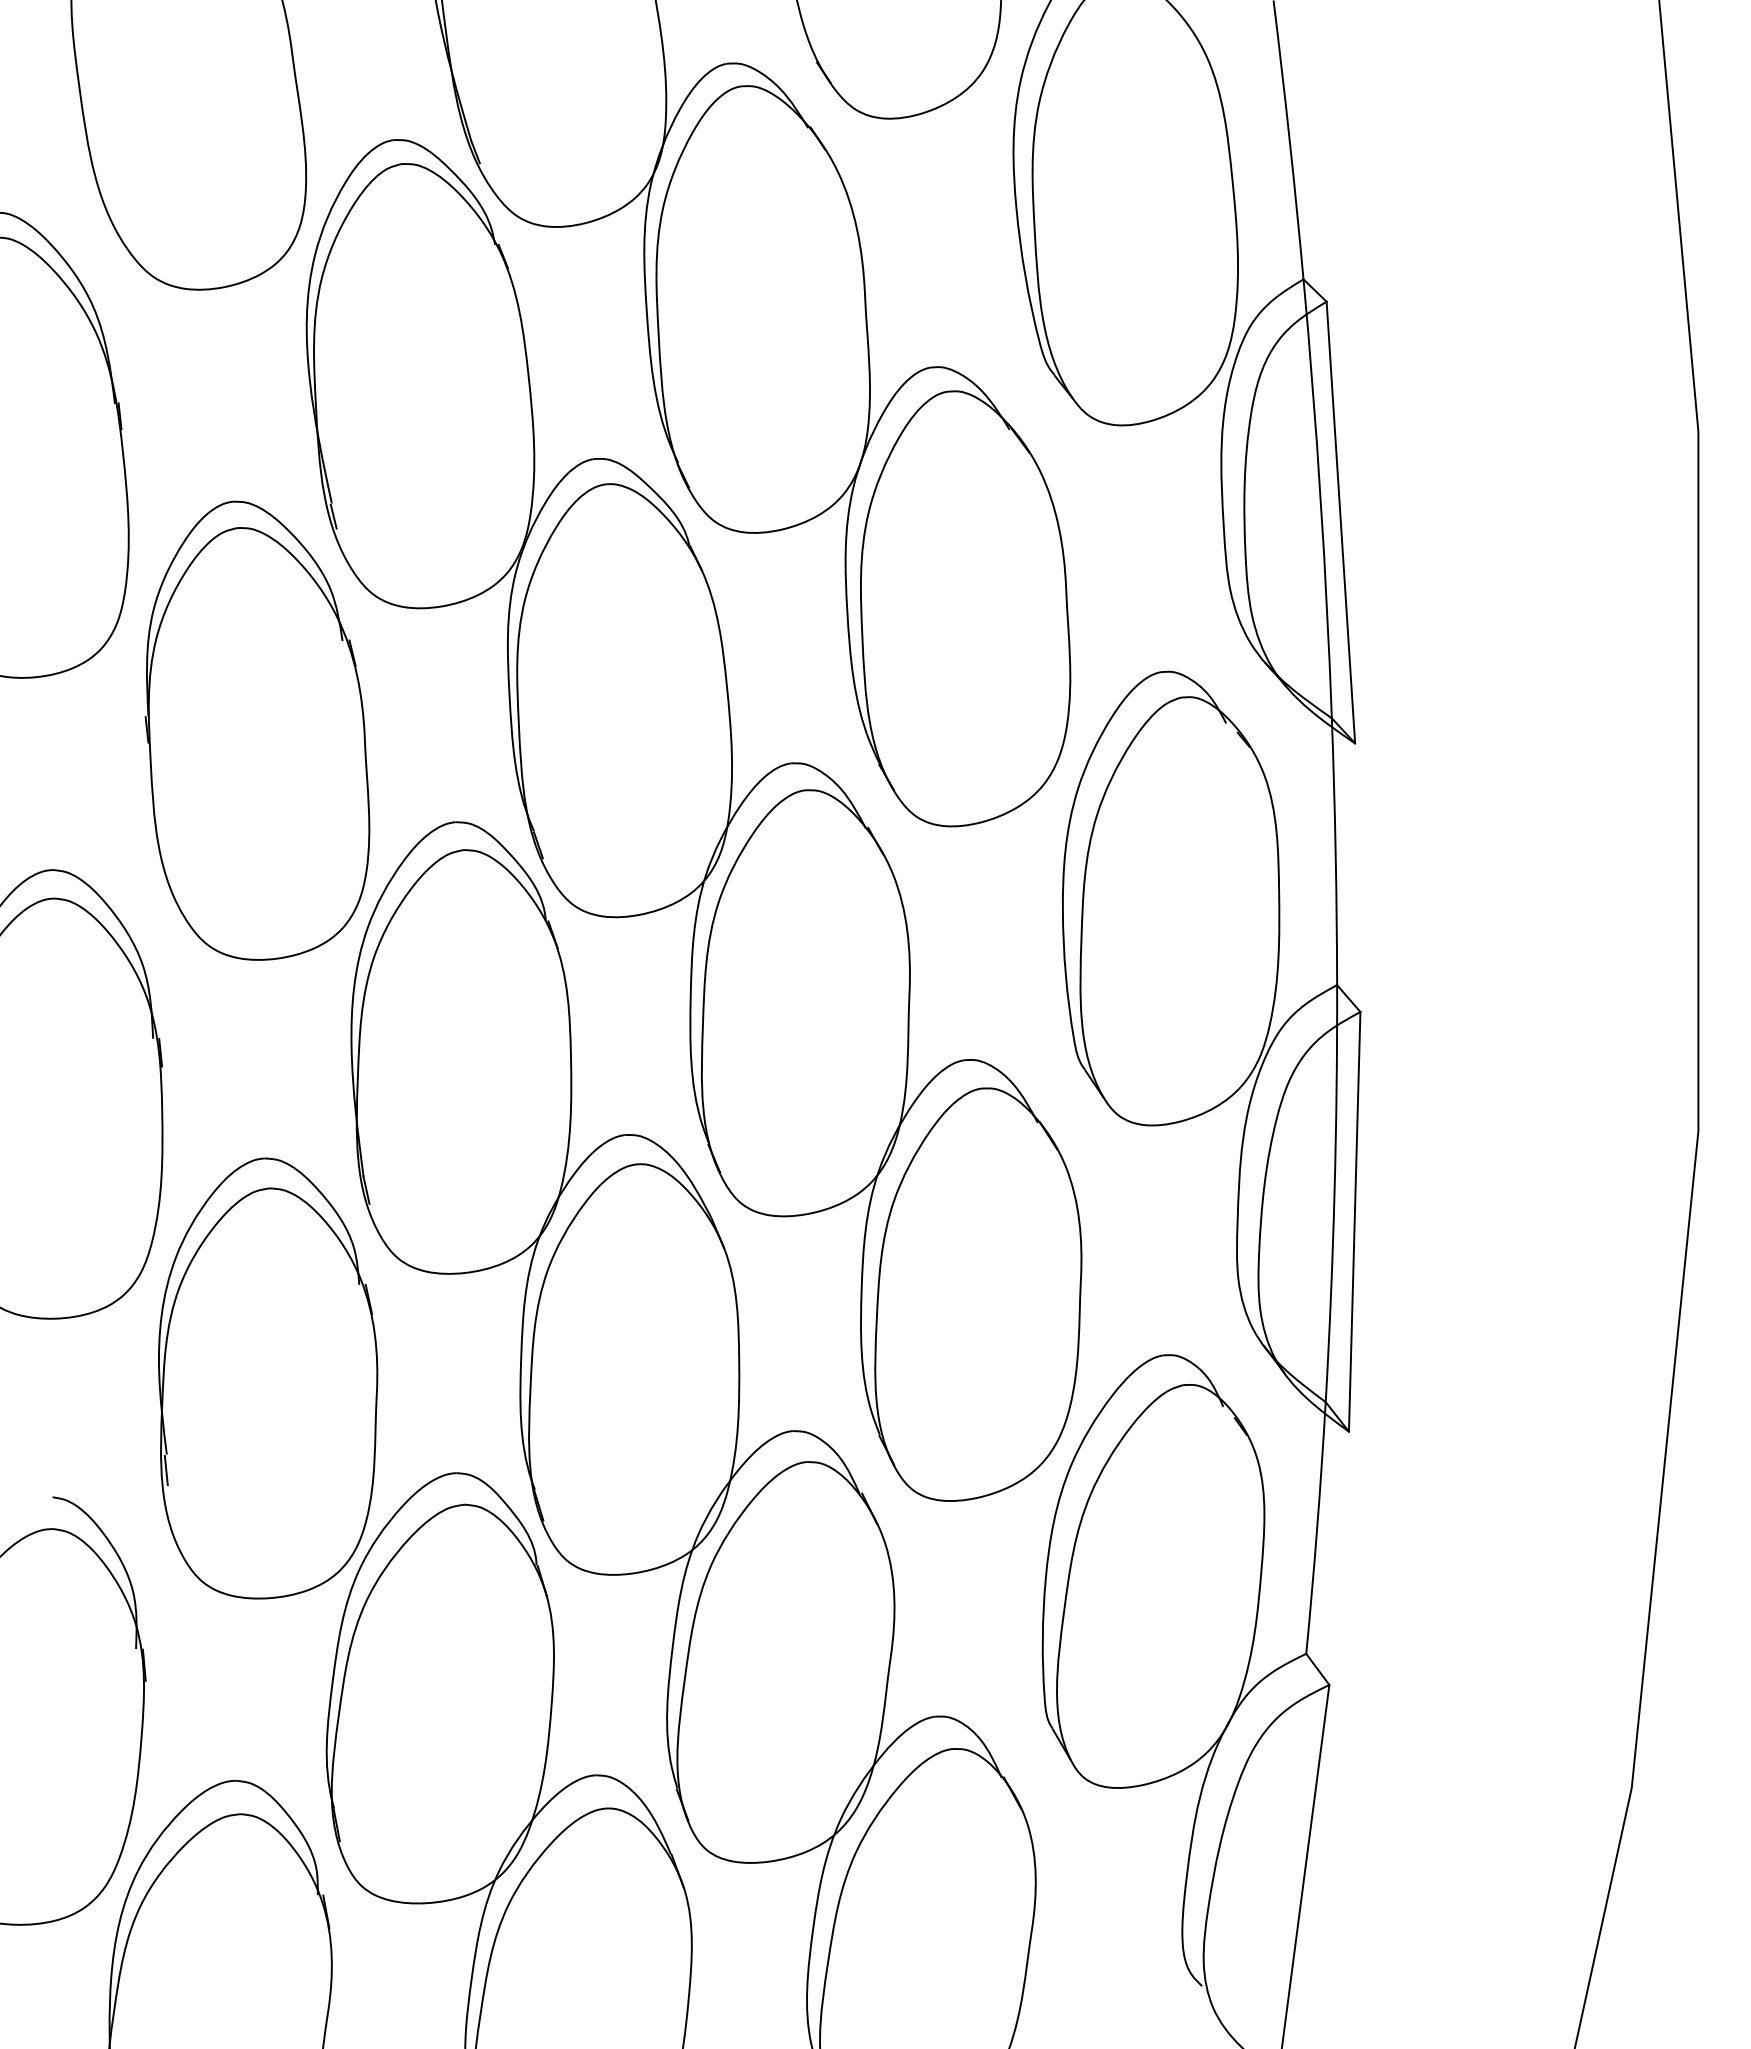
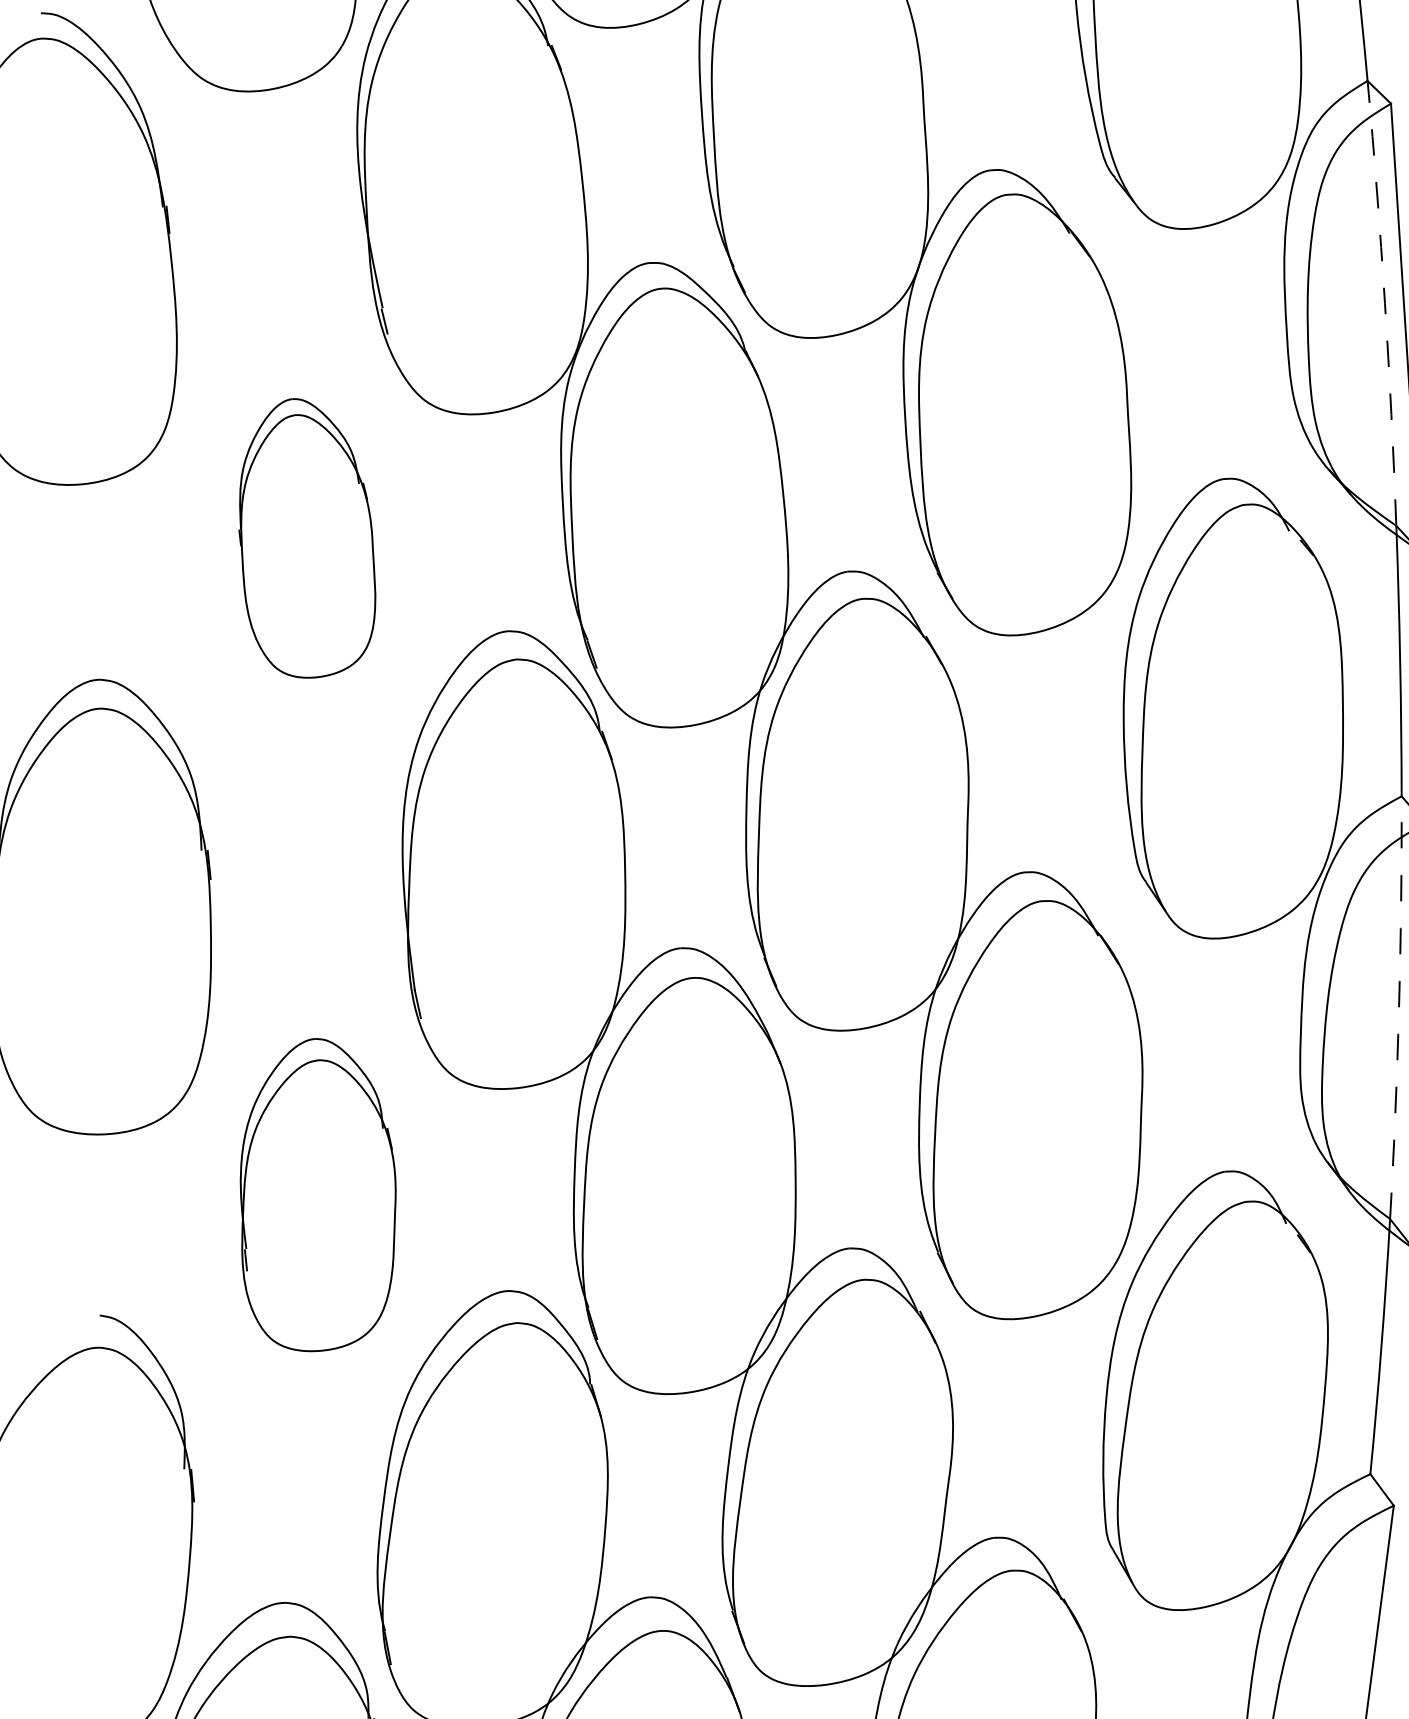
arc: (1320, 498) -> (1384, 303), solid -> dashed
part: (257, 730) -> (307, 538), size x0.6
arc: (1334, 1193) -> (1399, 1007), solid -> dashed
part: (268, 1378) -> (318, 1195), size x0.7

